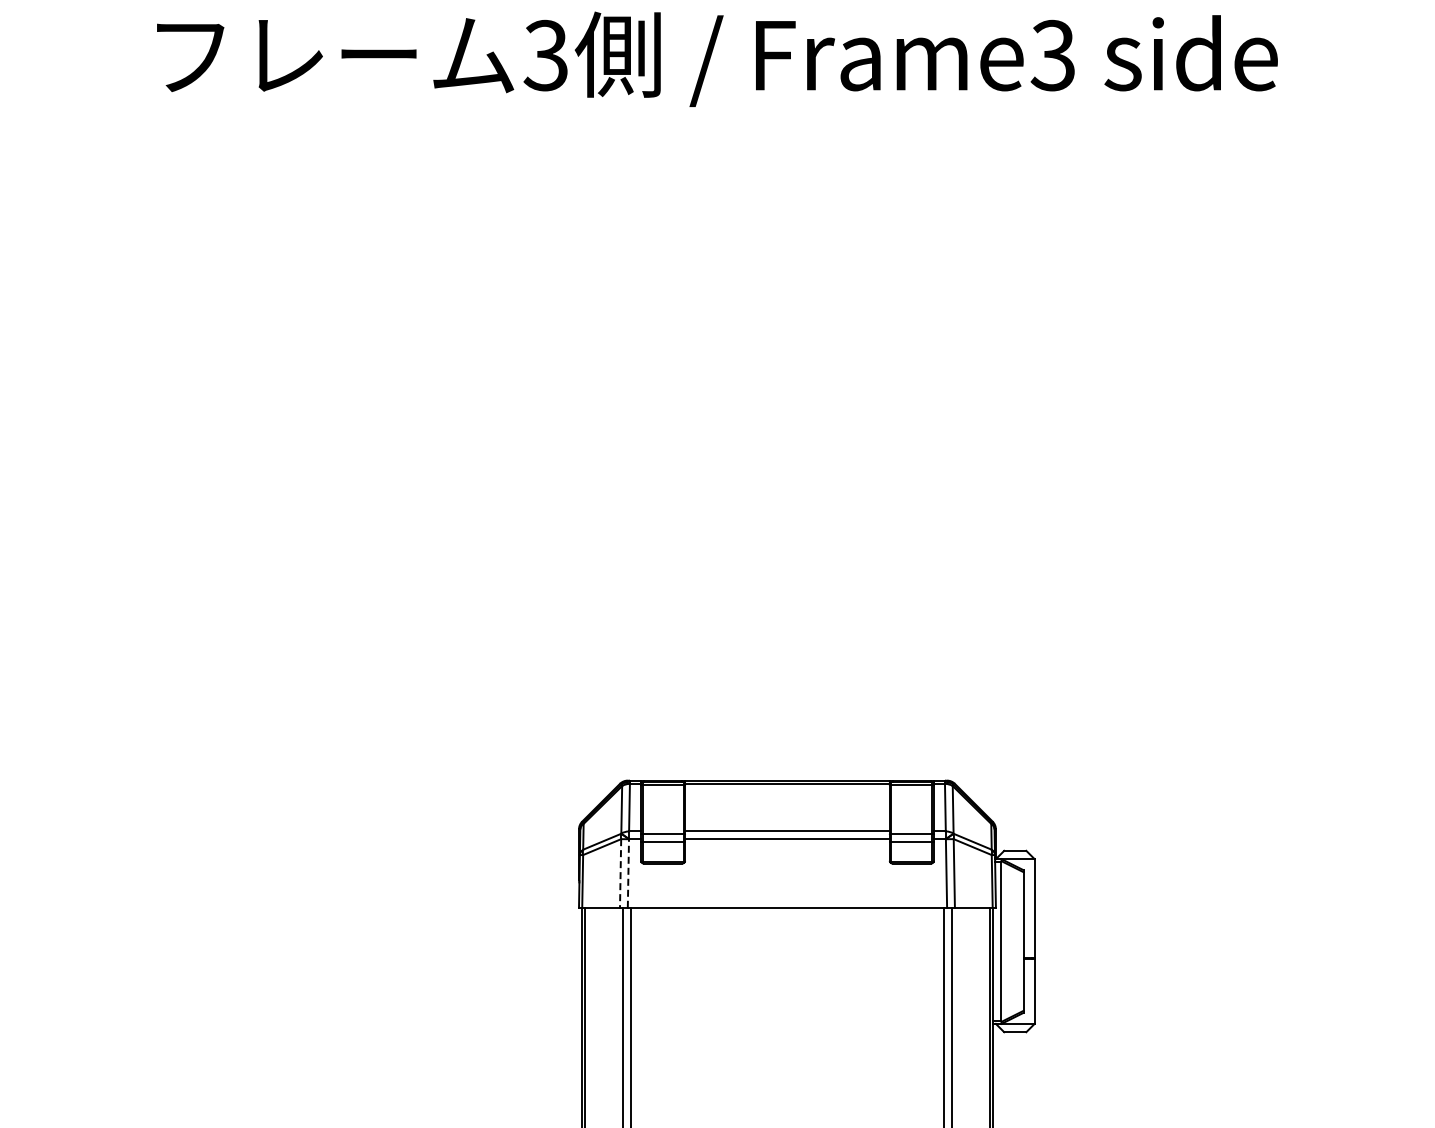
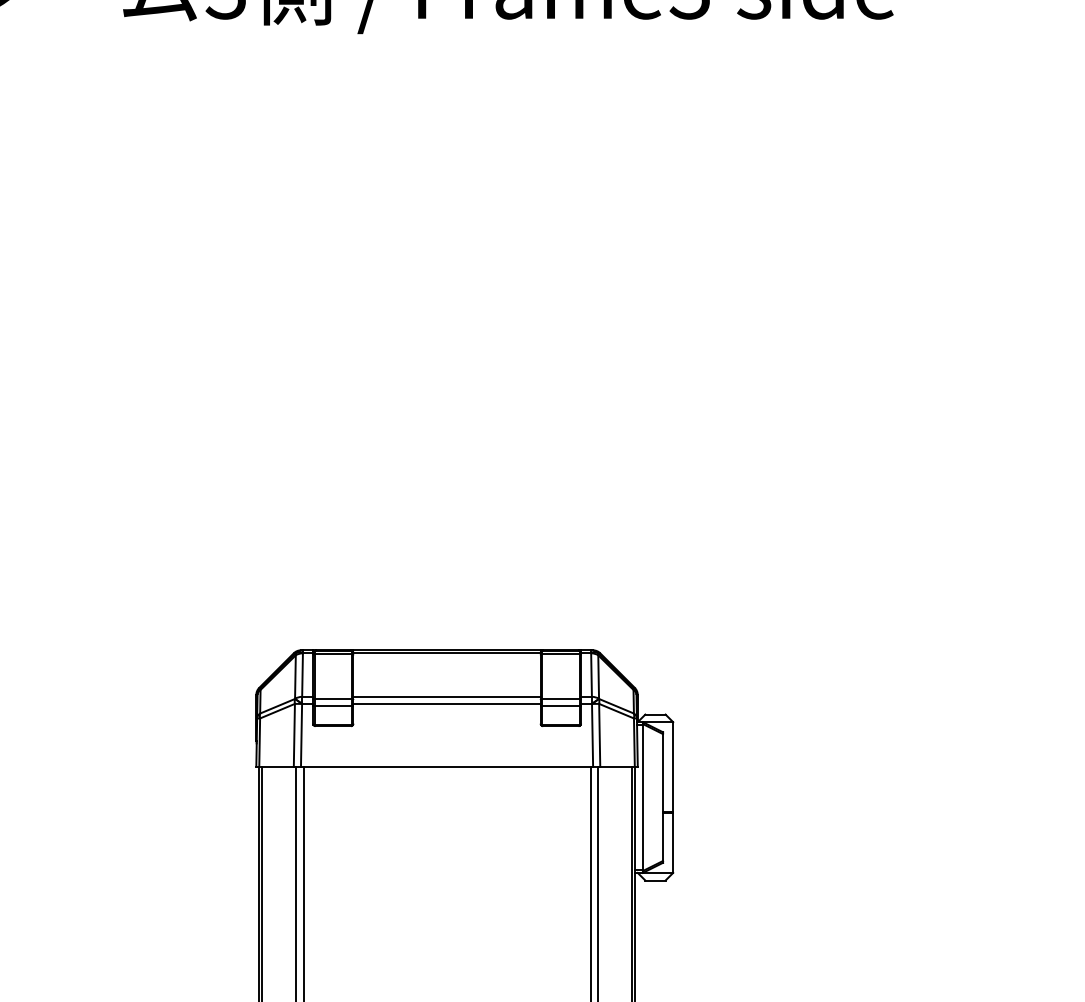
line: (620, 873) -> (294, 735), dashed -> solid
line: (628, 873) -> (301, 735), dashed -> solid

